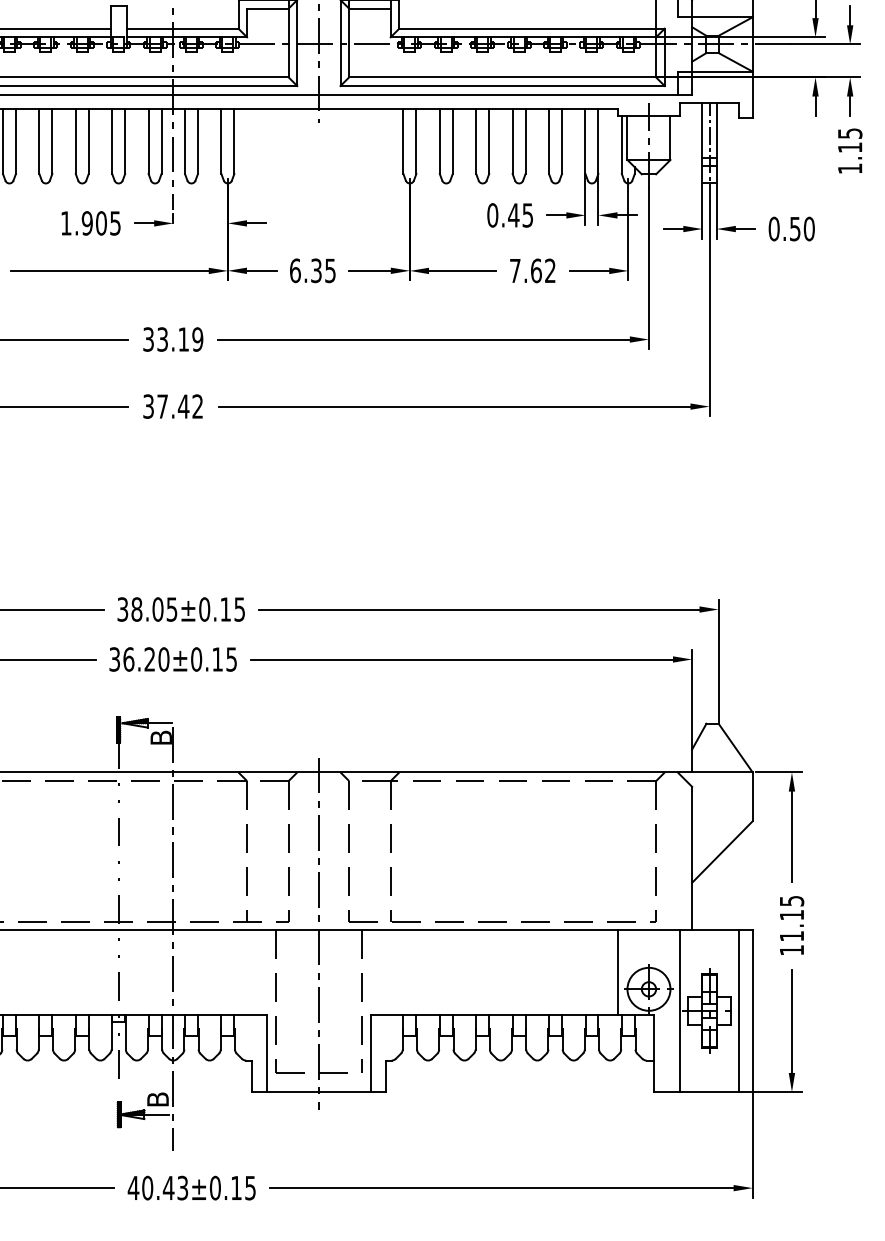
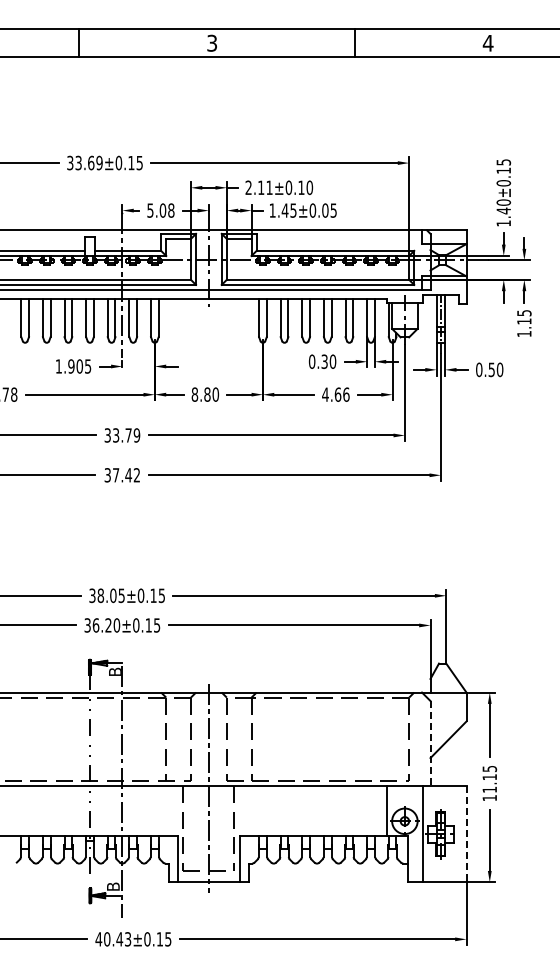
text: (520, 214) -> (328, 361), 0.45 -> 0.30
text: (313, 270) -> (205, 394), 6.35 -> 8.80
text: (532, 270) -> (335, 394), 7.62 -> 4.66
text: (183, 339) -> (128, 435), 33.19 -> 33.79
line: (692, 858) -> (430, 743), solid -> dashed
line: (739, 1011) -> (458, 834), removed
line: (752, 1011) -> (466, 834), solid -> dashed

